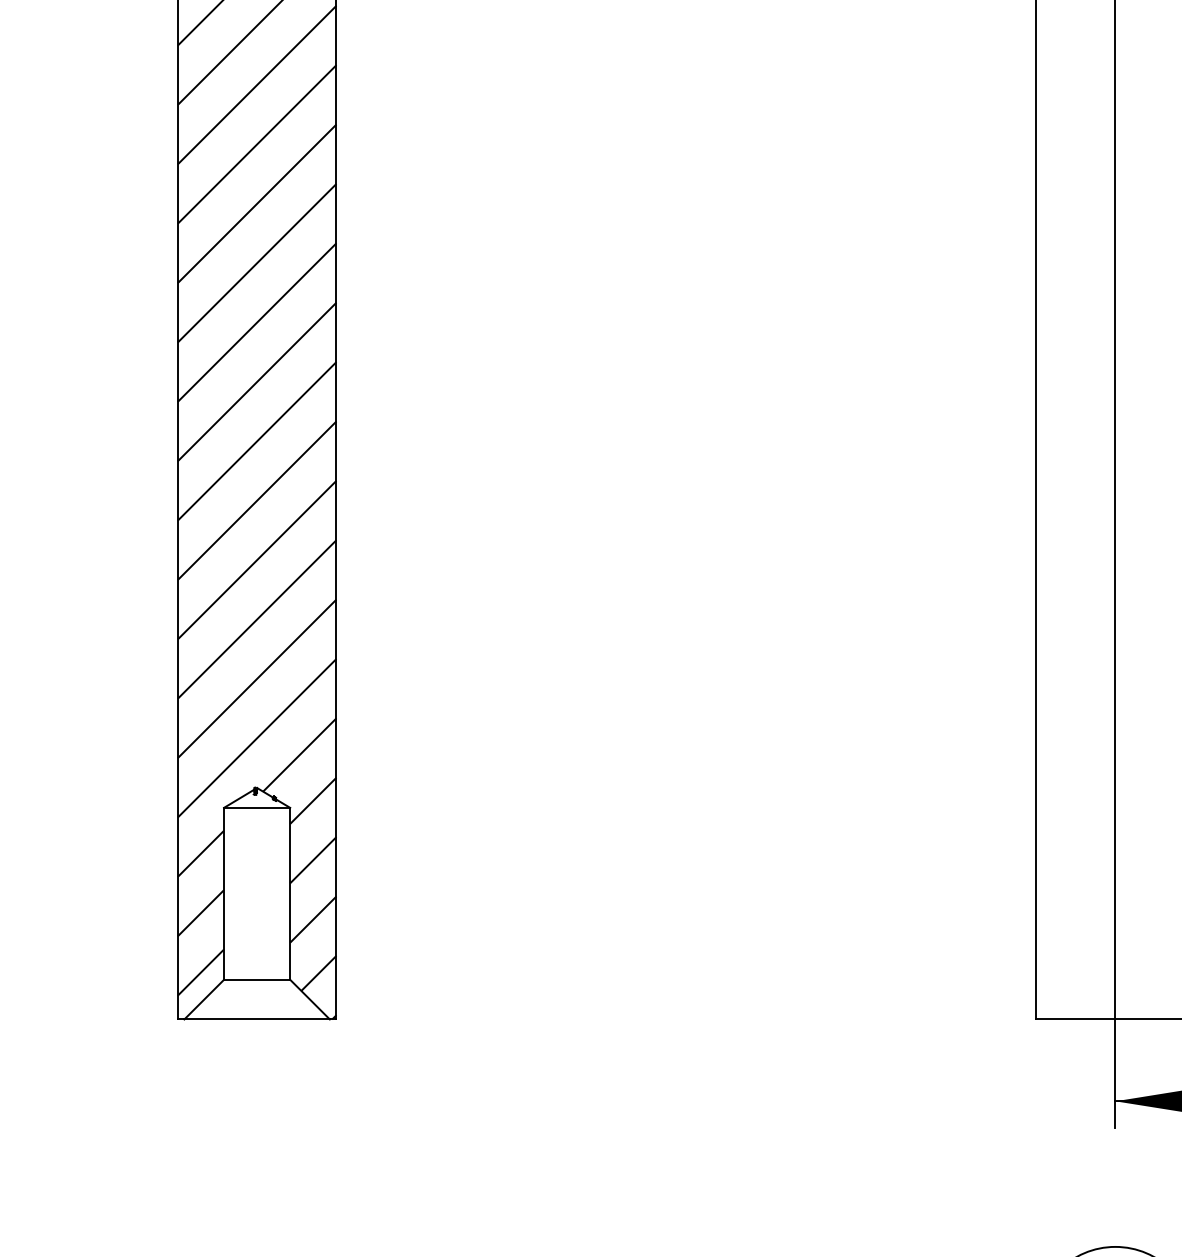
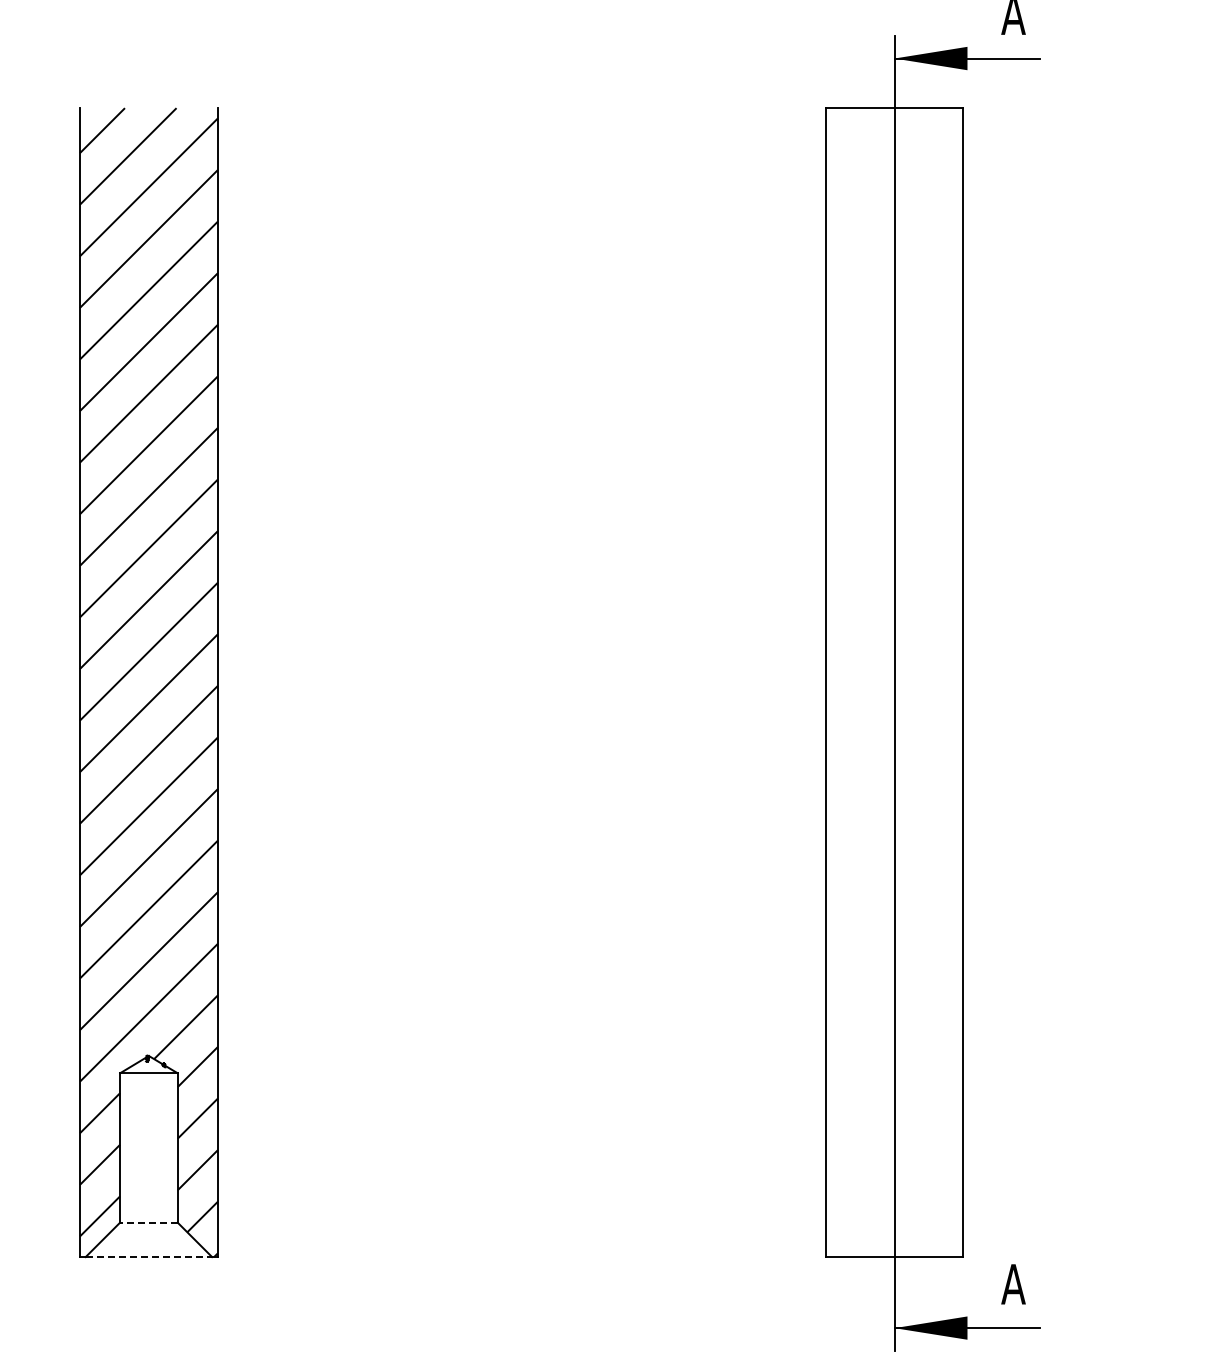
line: (256, 979) -> (148, 1222), solid -> dashed
line: (257, 1019) -> (149, 1257), solid -> dashed

